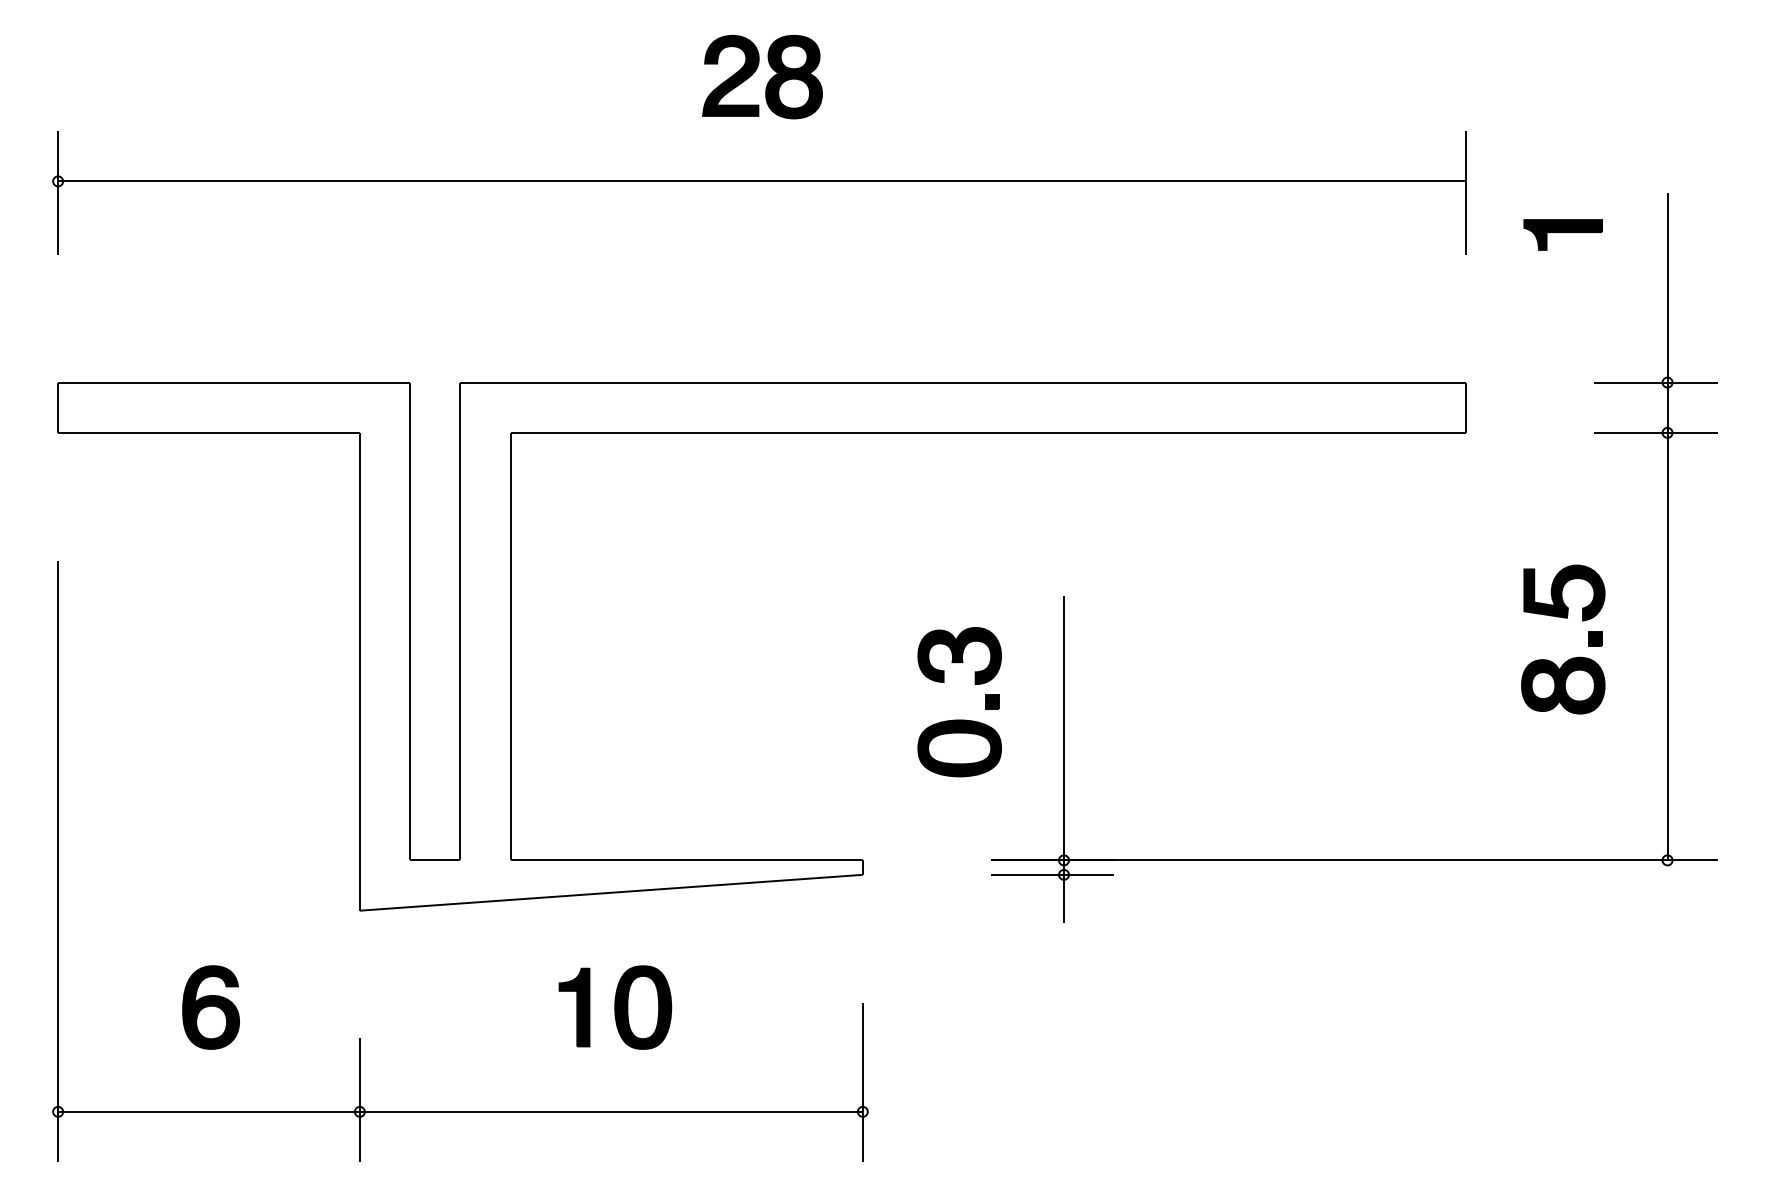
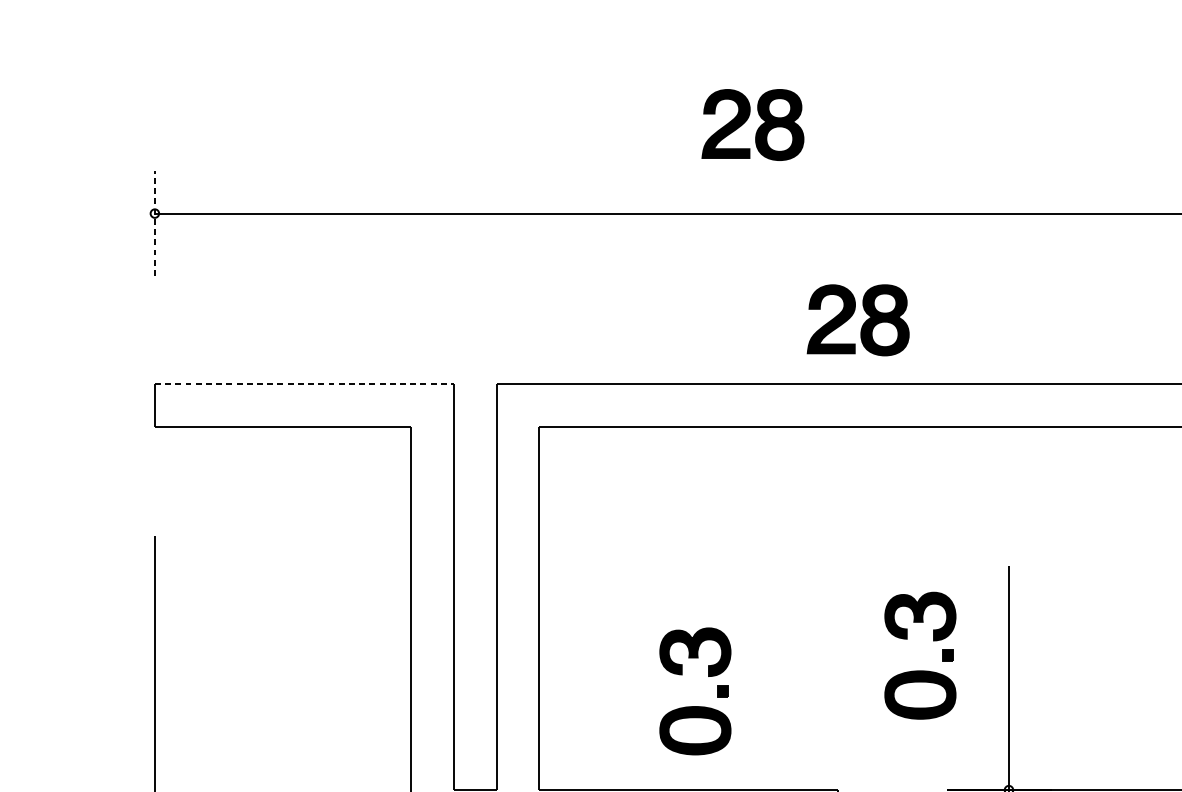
line: (58, 192) -> (155, 223), solid -> dashed
part: (893, 309) -> (864, 322), added
line: (234, 382) -> (304, 384), solid -> dashed
part: (694, 761) -> (695, 706), added

